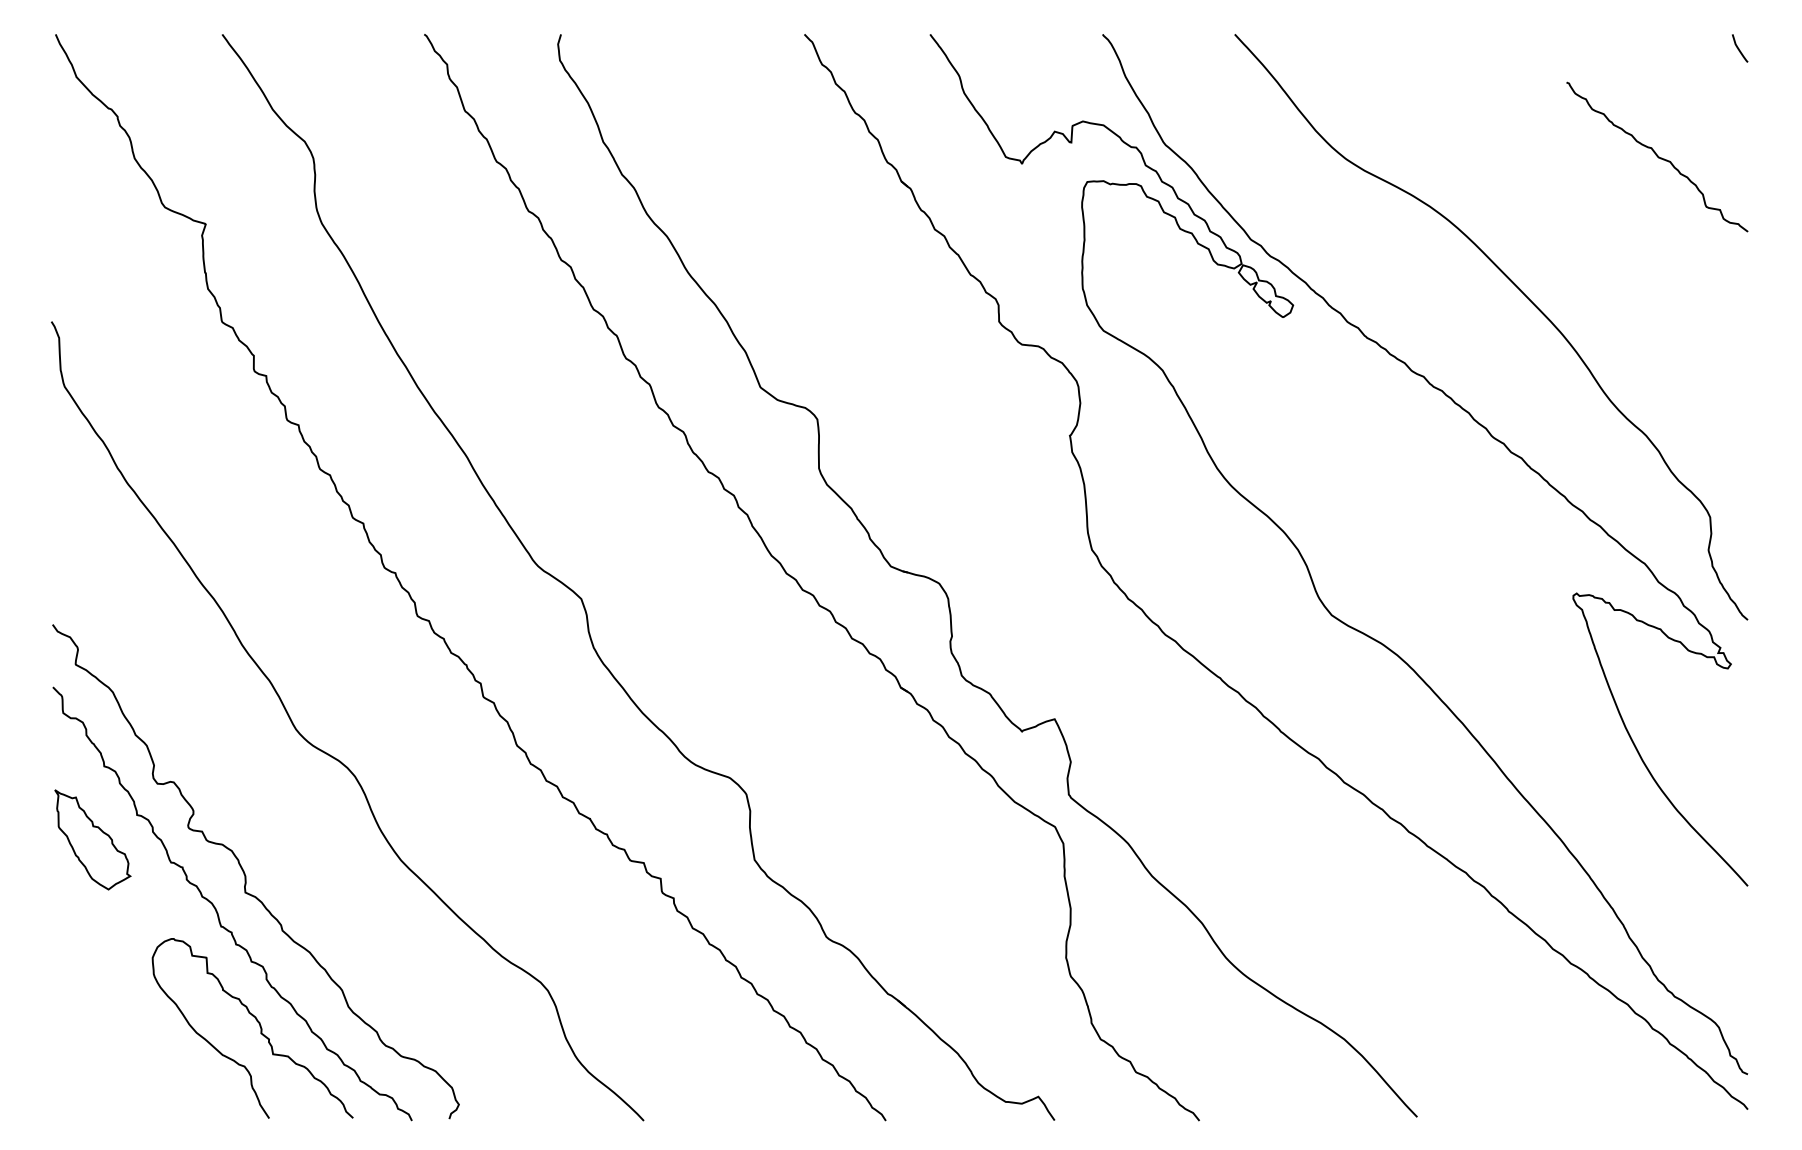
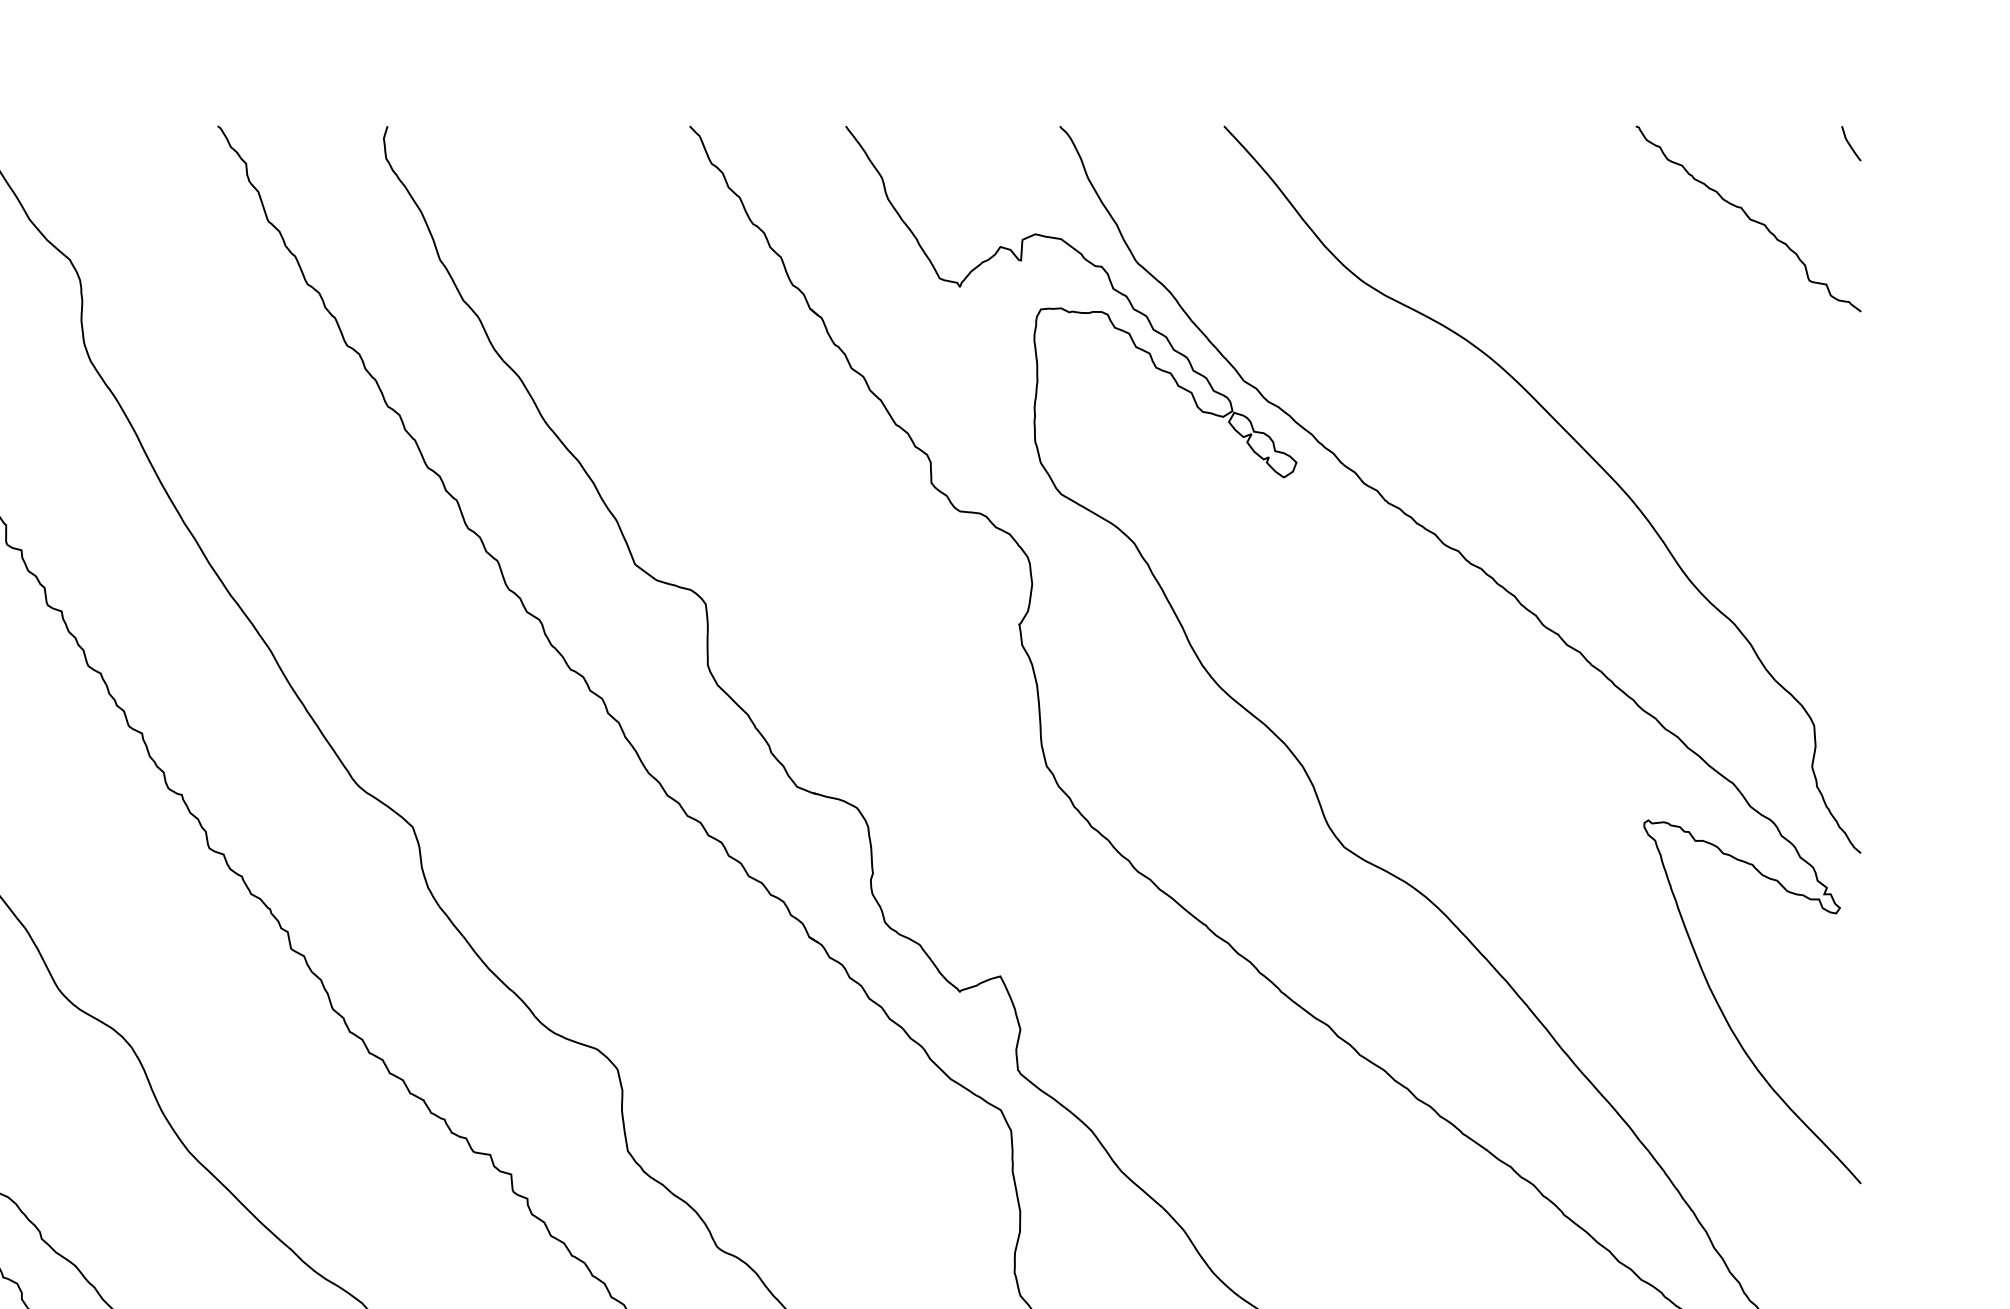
curve: (1657, 156) -> (1748, 218), moved

